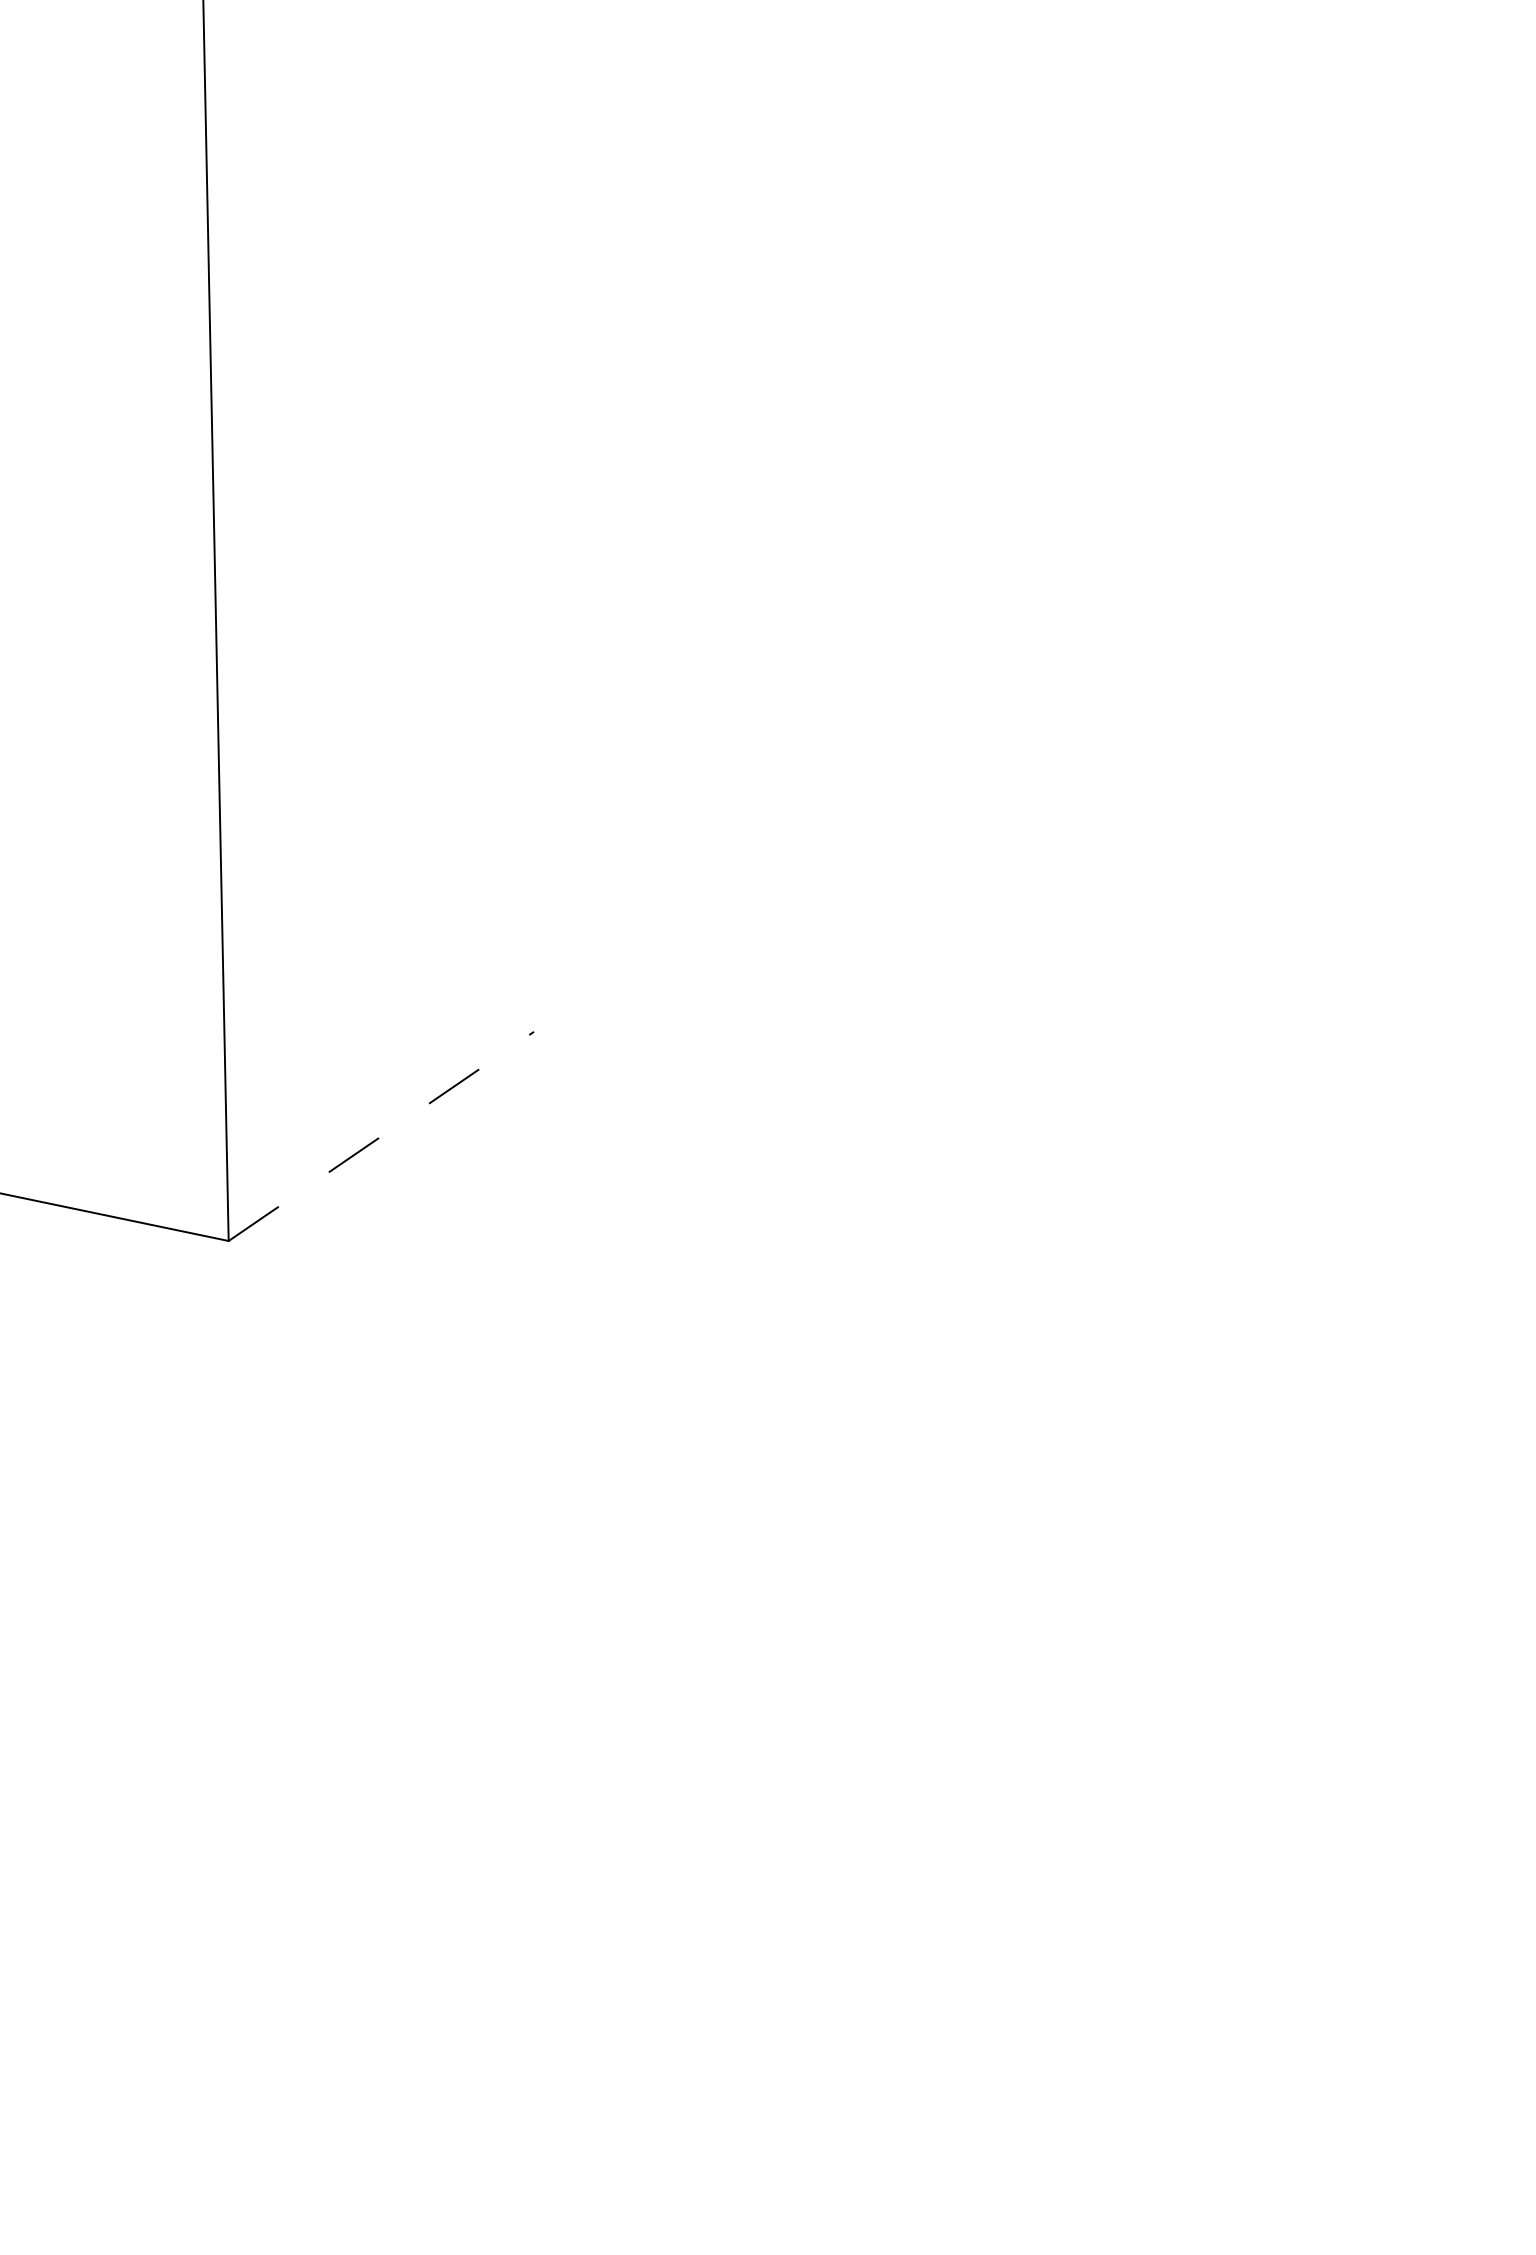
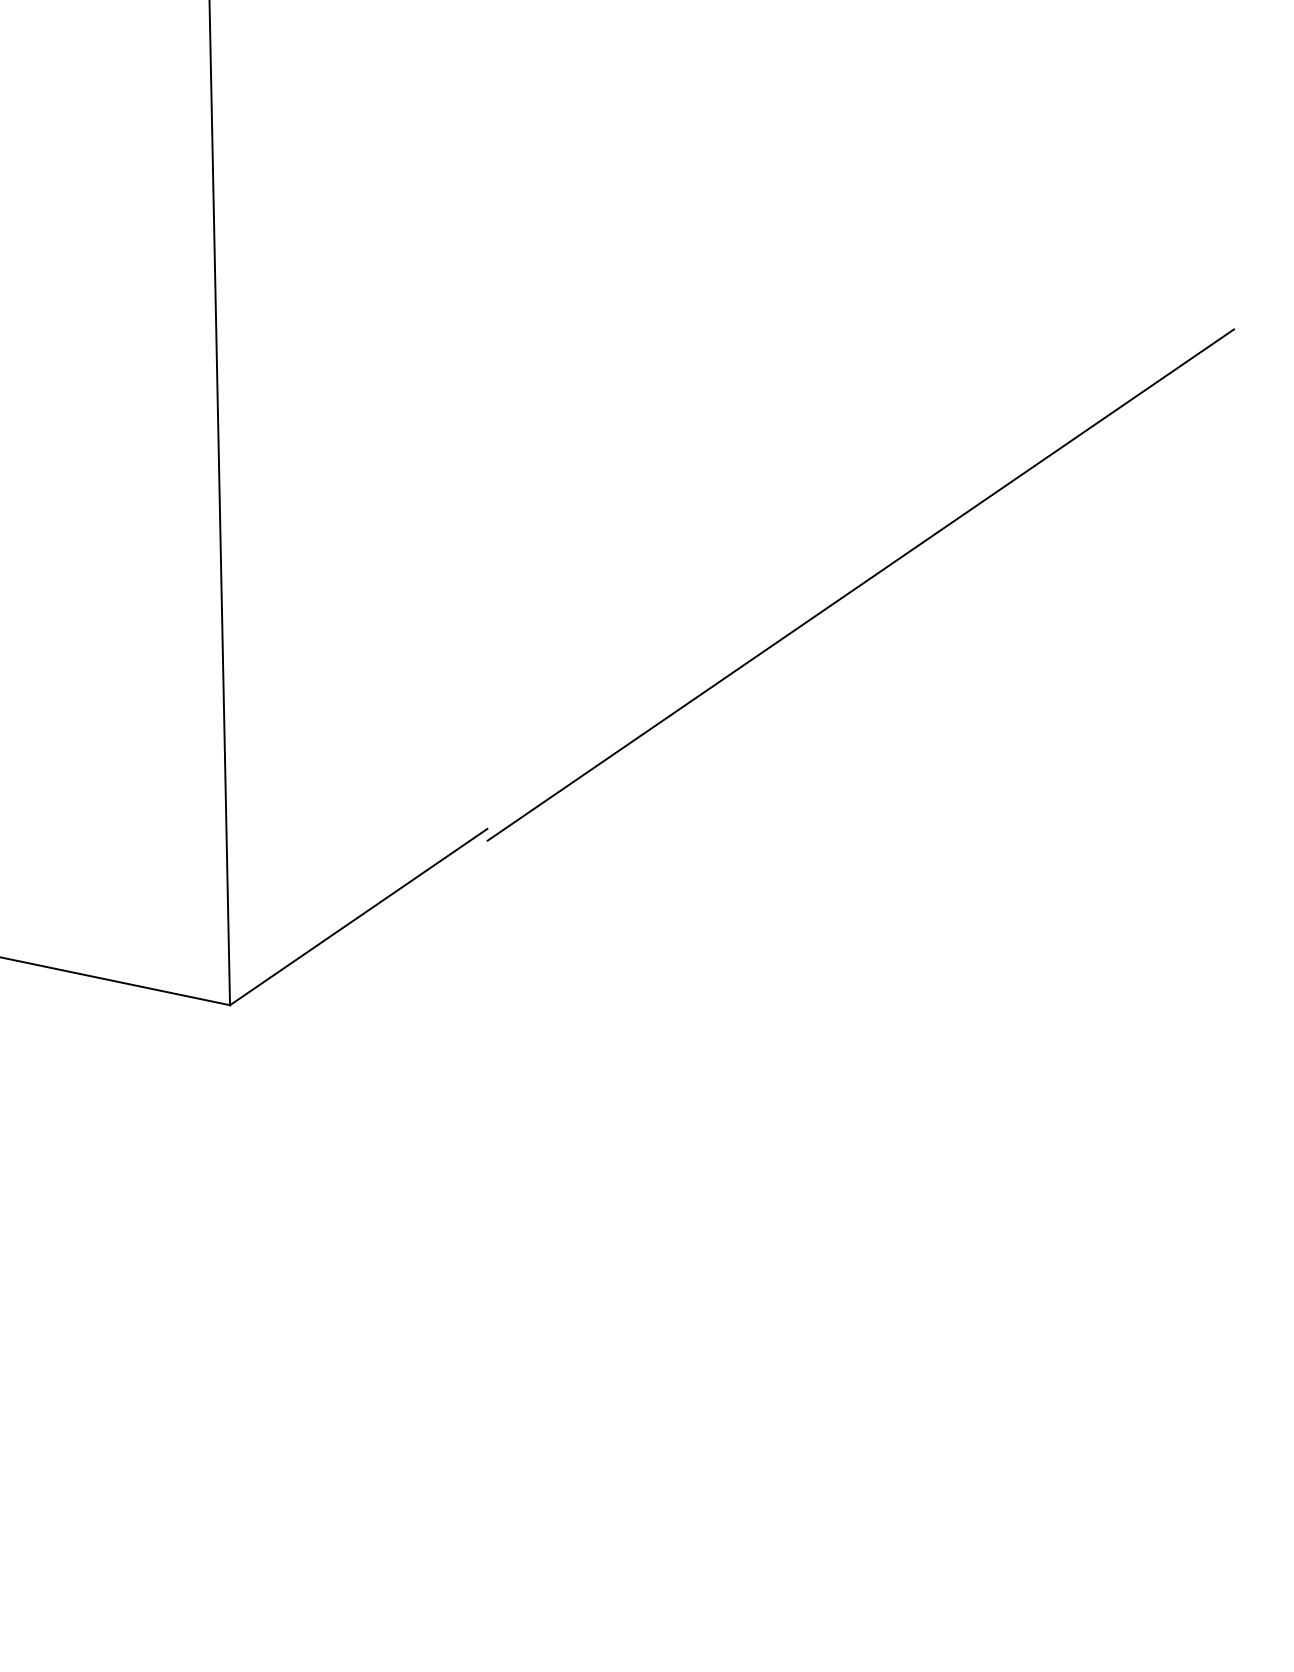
line: (976, 742) -> (860, 585), added
line: (381, 1136) -> (358, 917), dashed -> solid

